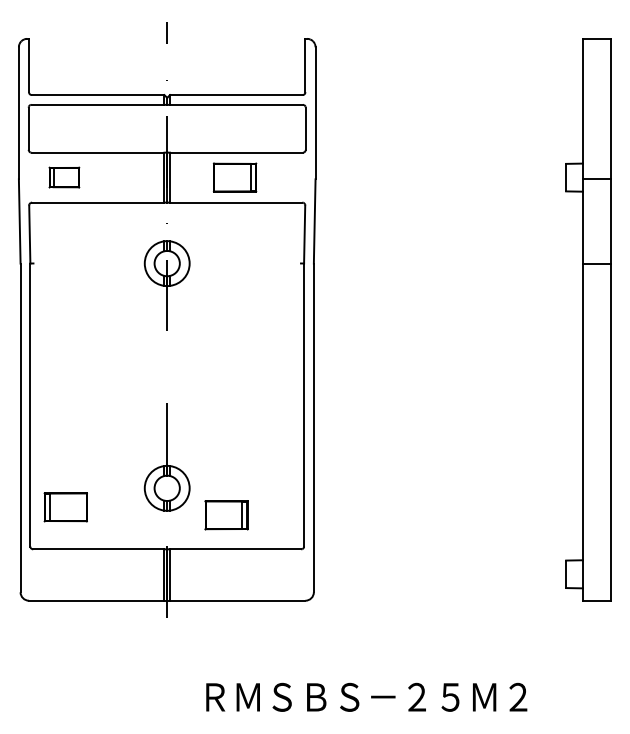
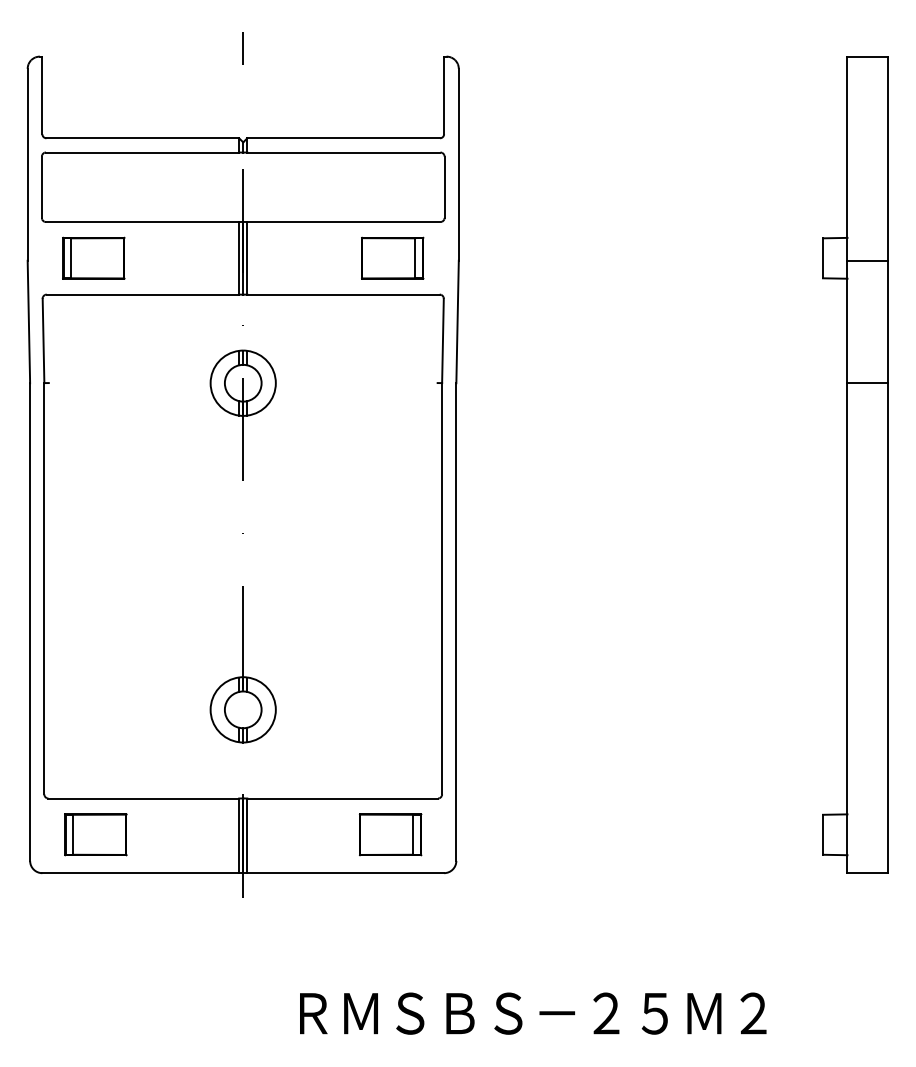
part: (64, 177) -> (93, 258), size x1.43
part: (235, 177) -> (393, 258), moved
part: (65, 507) -> (95, 835), moved
part: (226, 515) -> (390, 835), moved

